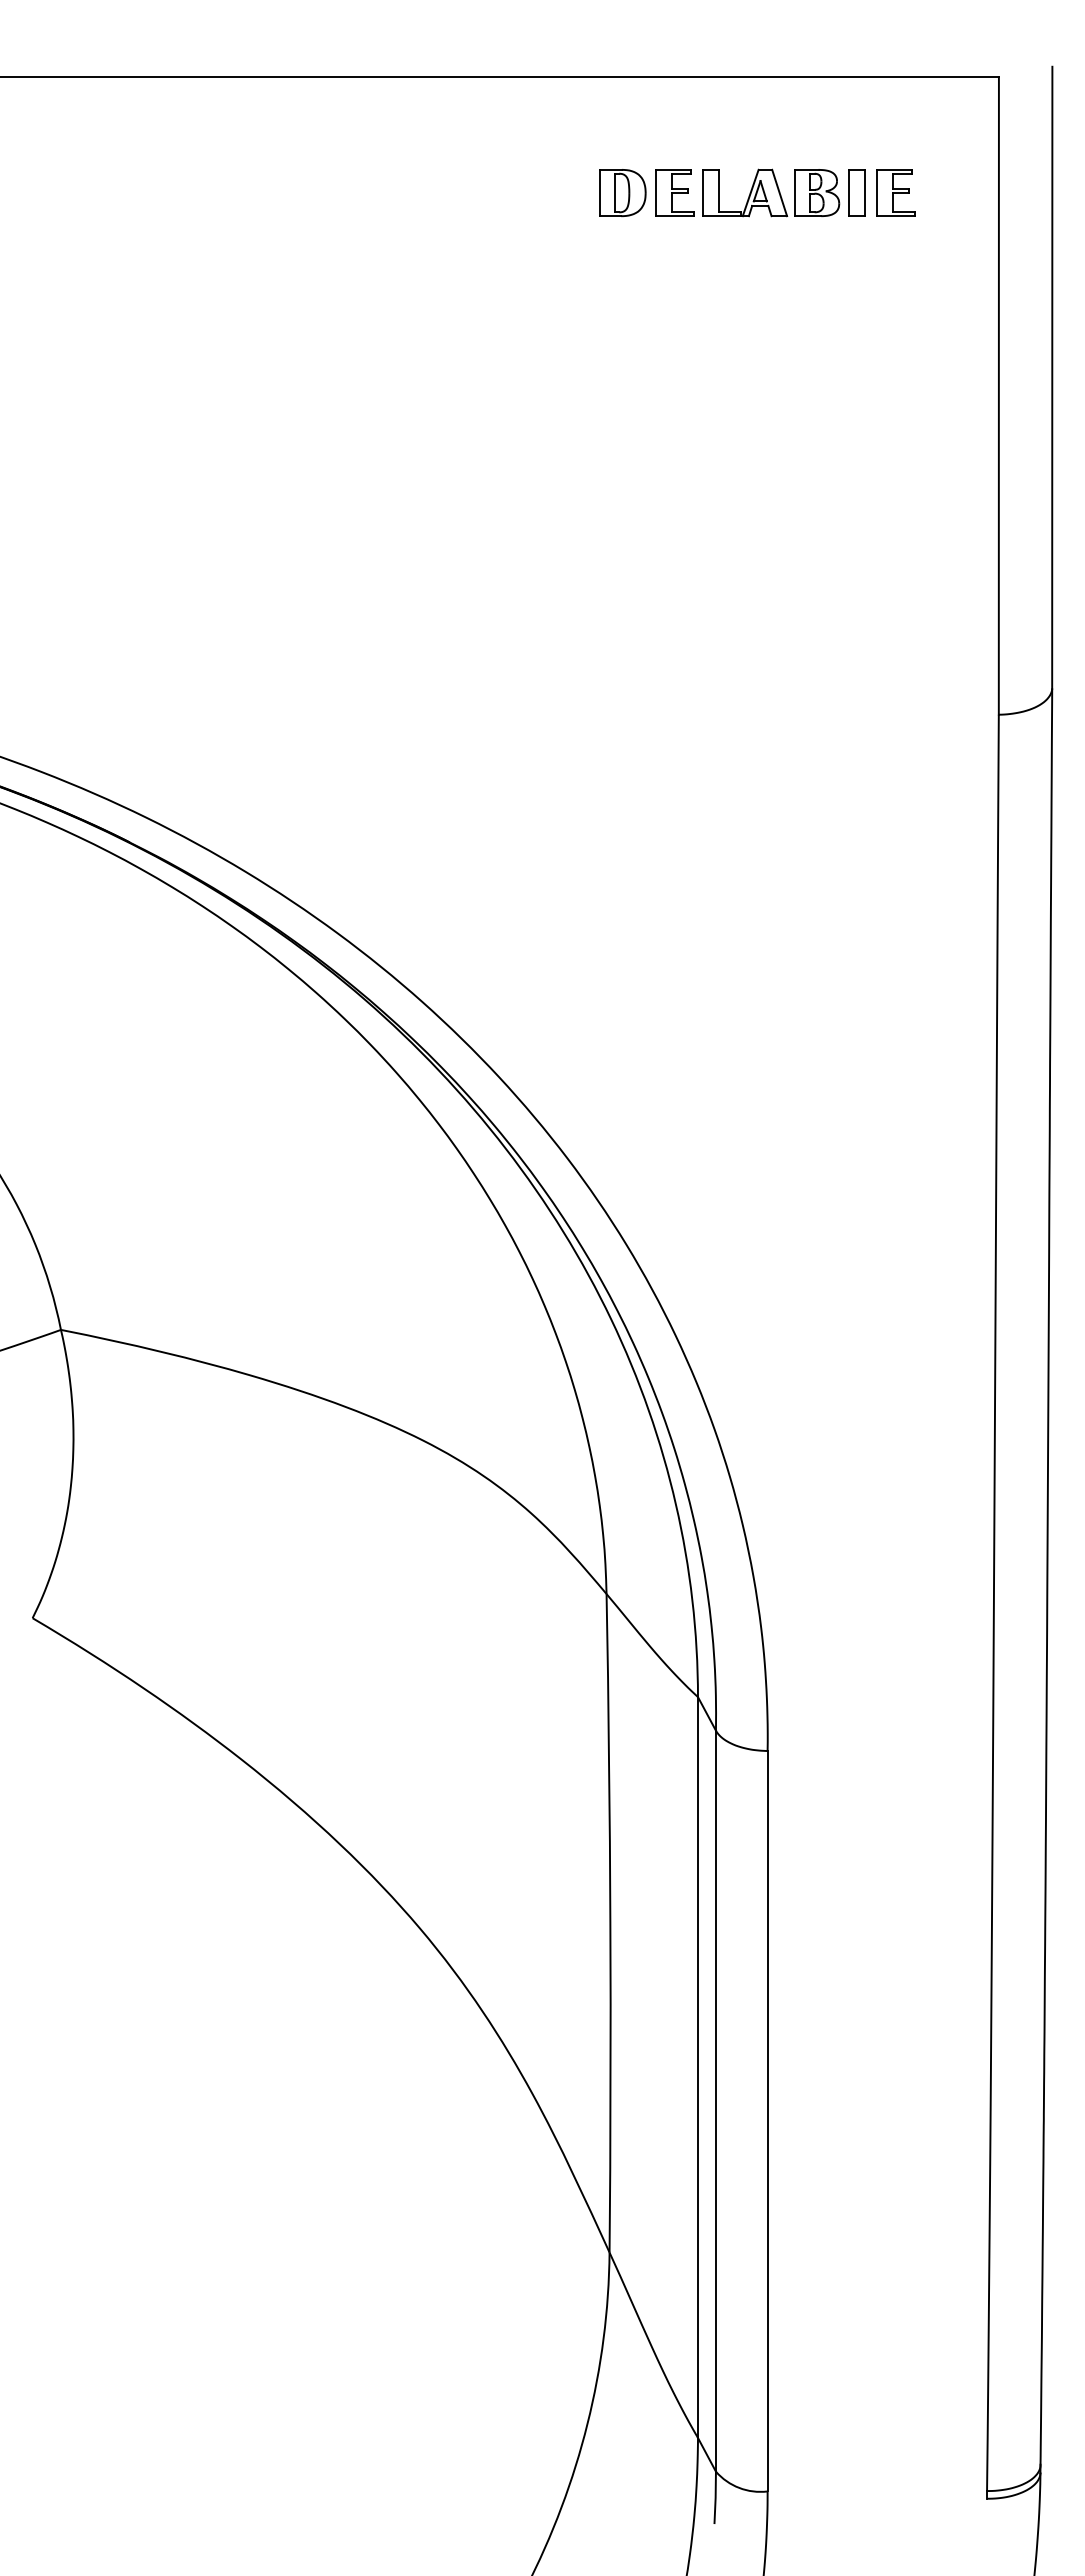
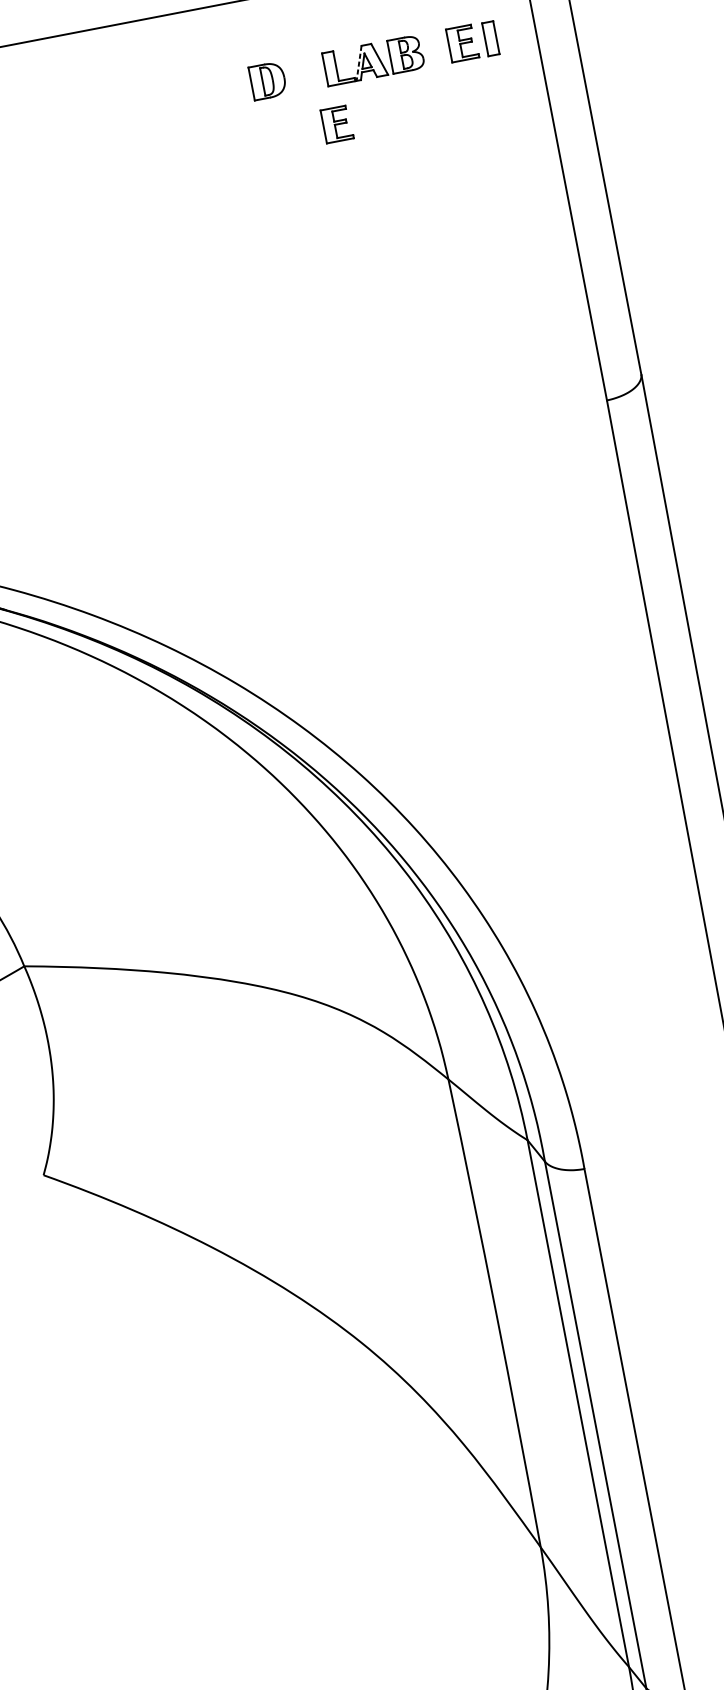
part: (674, 192) -> (336, 124), moved
part: (856, 192) -> (490, 38), moved
line: (750, 193) -> (359, 63), solid -> dashed

